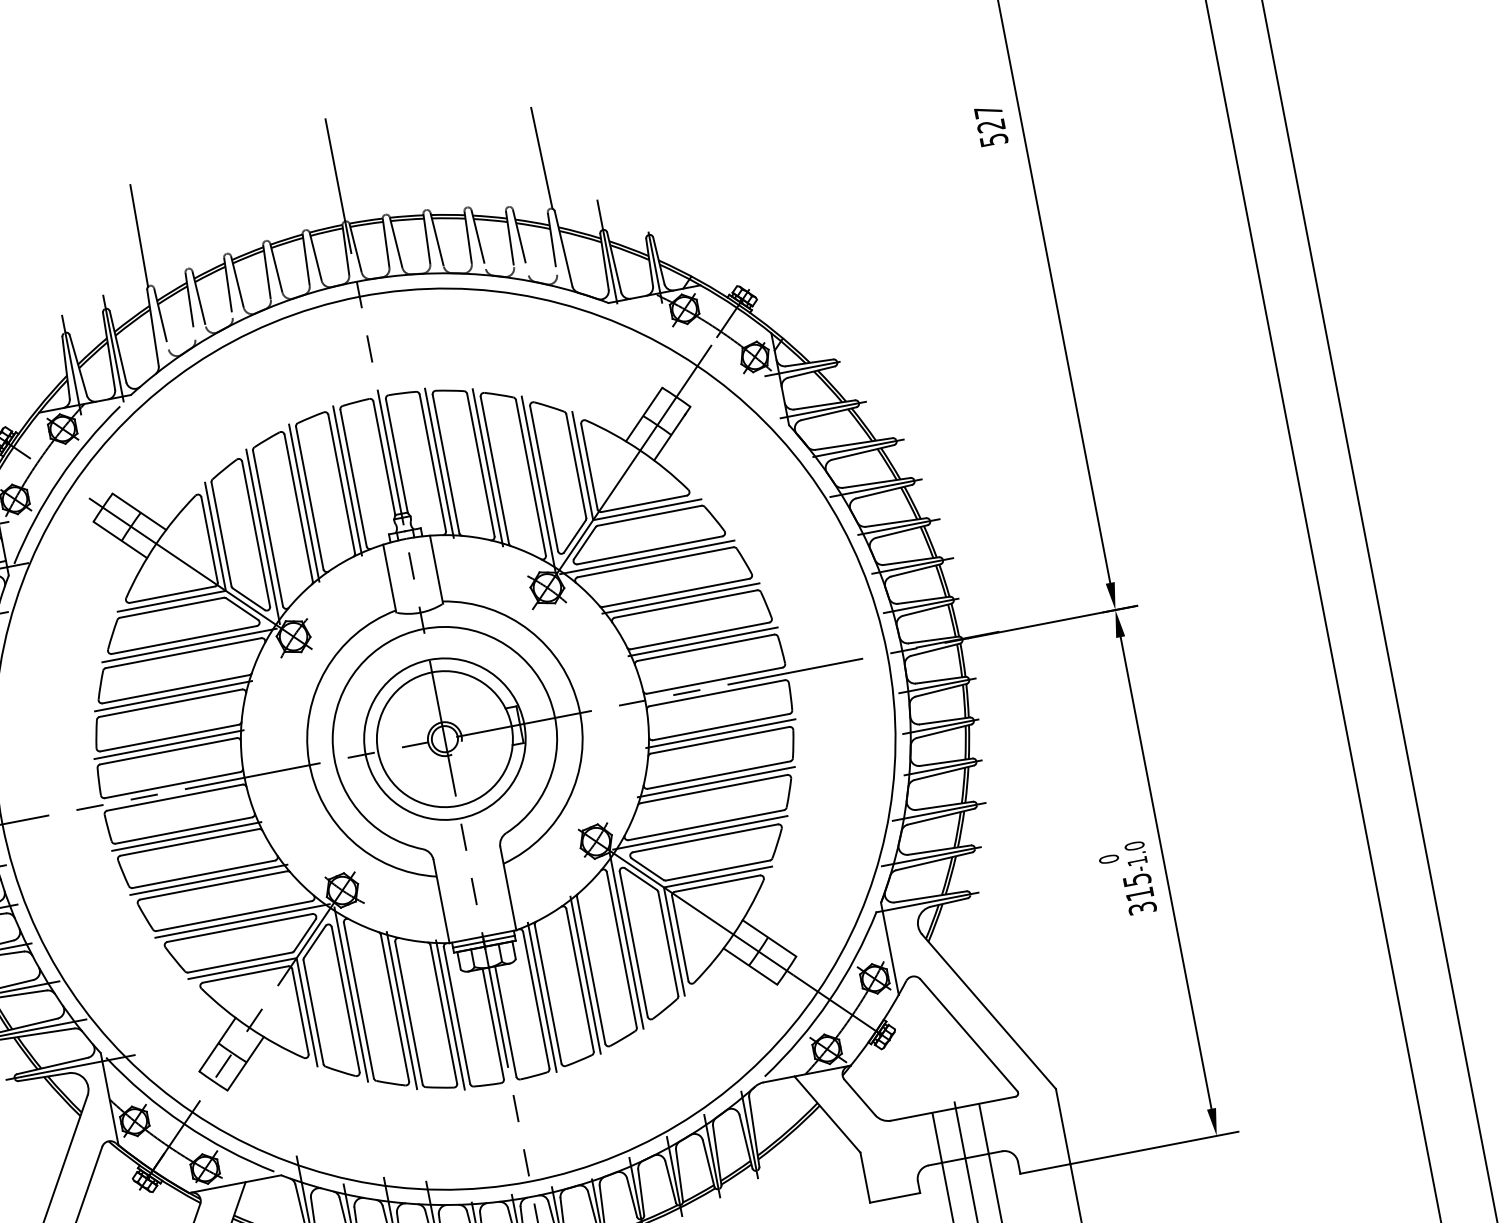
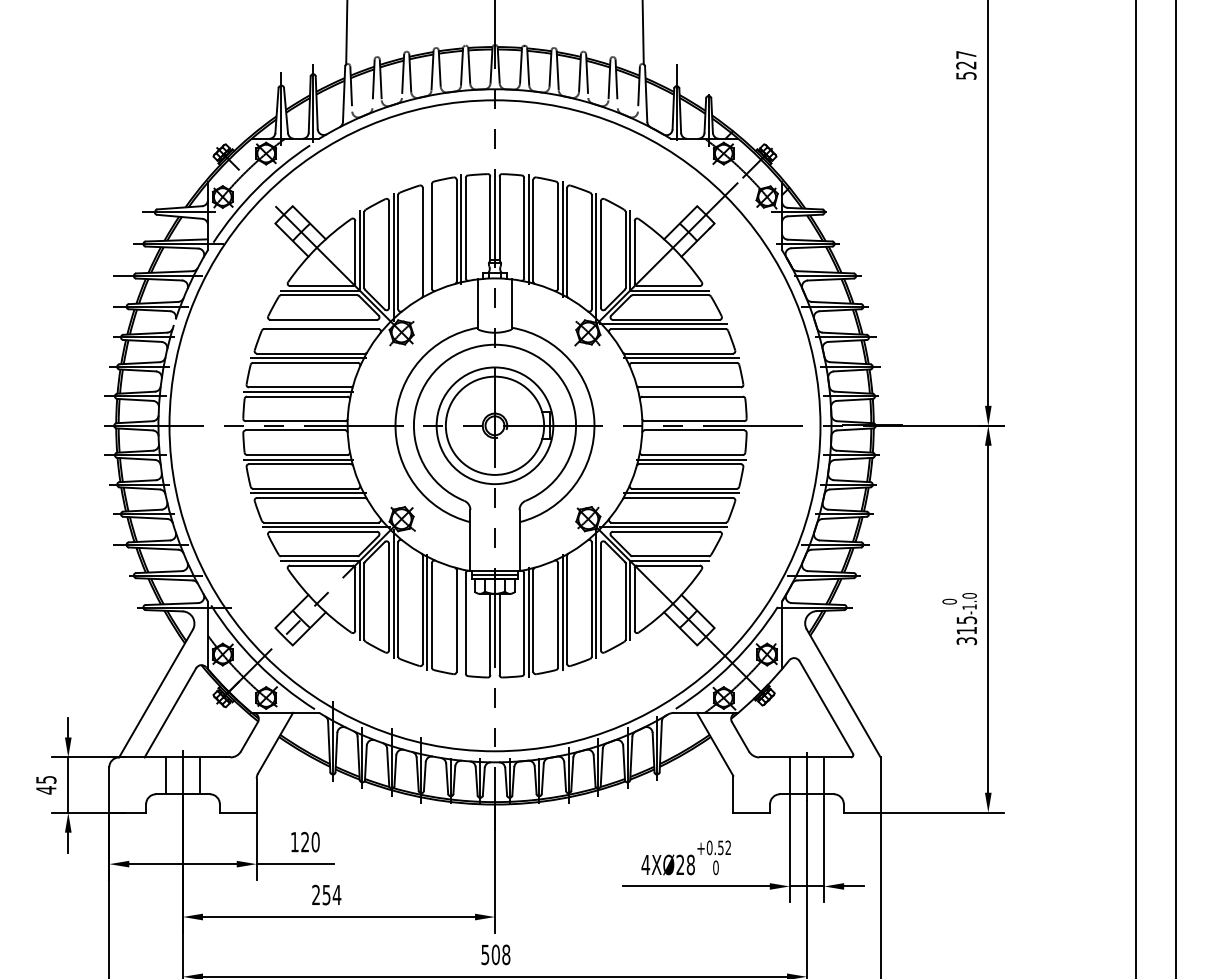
line: (304, 502) -> (427, 238), removed
line: (703, 642) -> (691, 392), removed
line: (189, 645) -> (326, 324), removed
line: (450, 1013) -> (461, 621), removed

